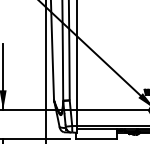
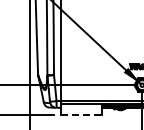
line: (96, 139) -> (81, 114), solid -> dashed

